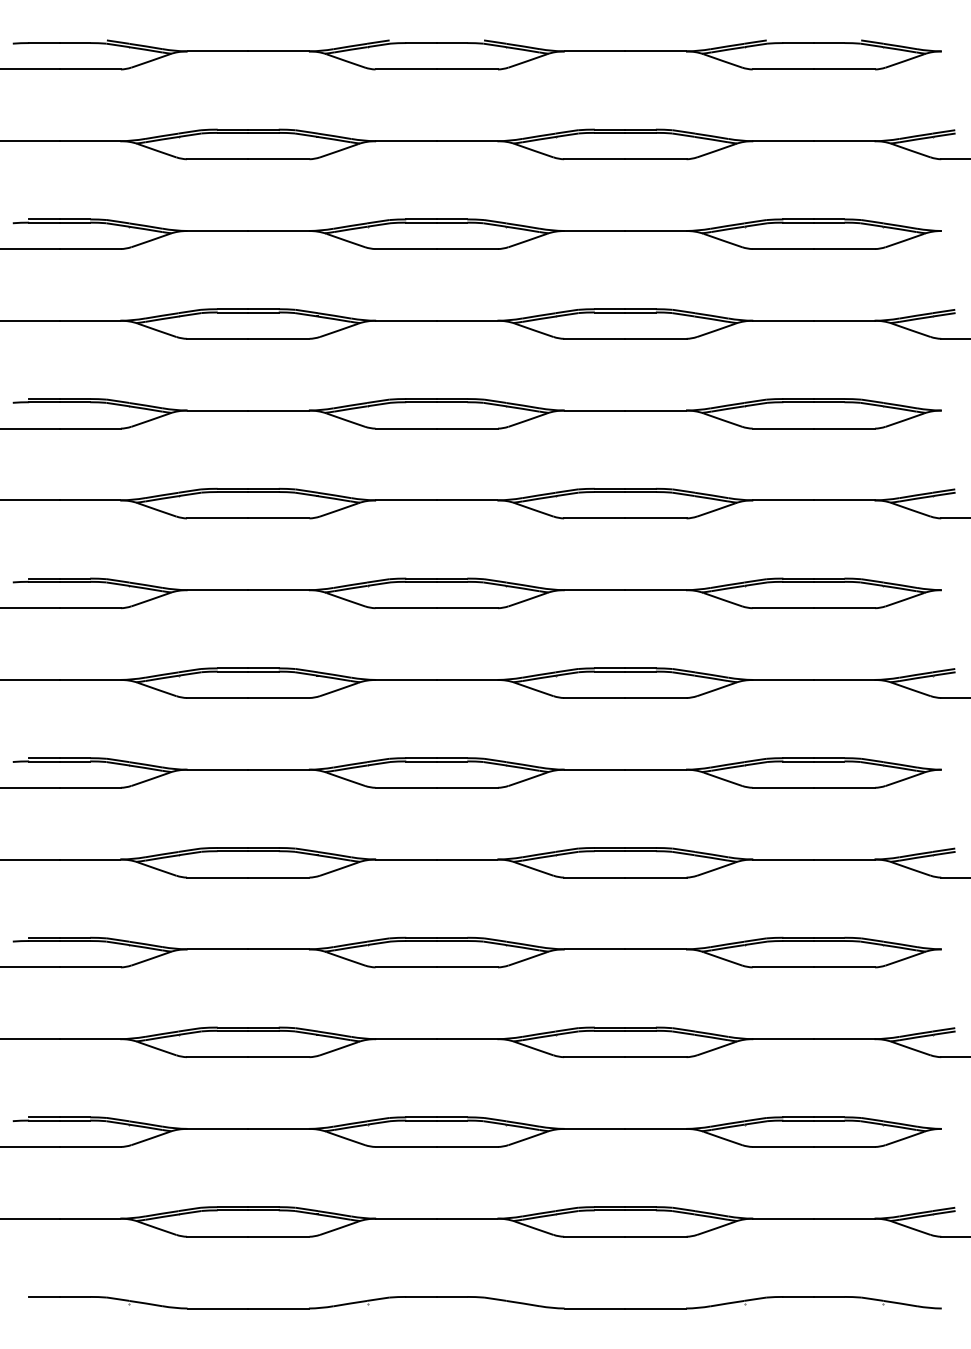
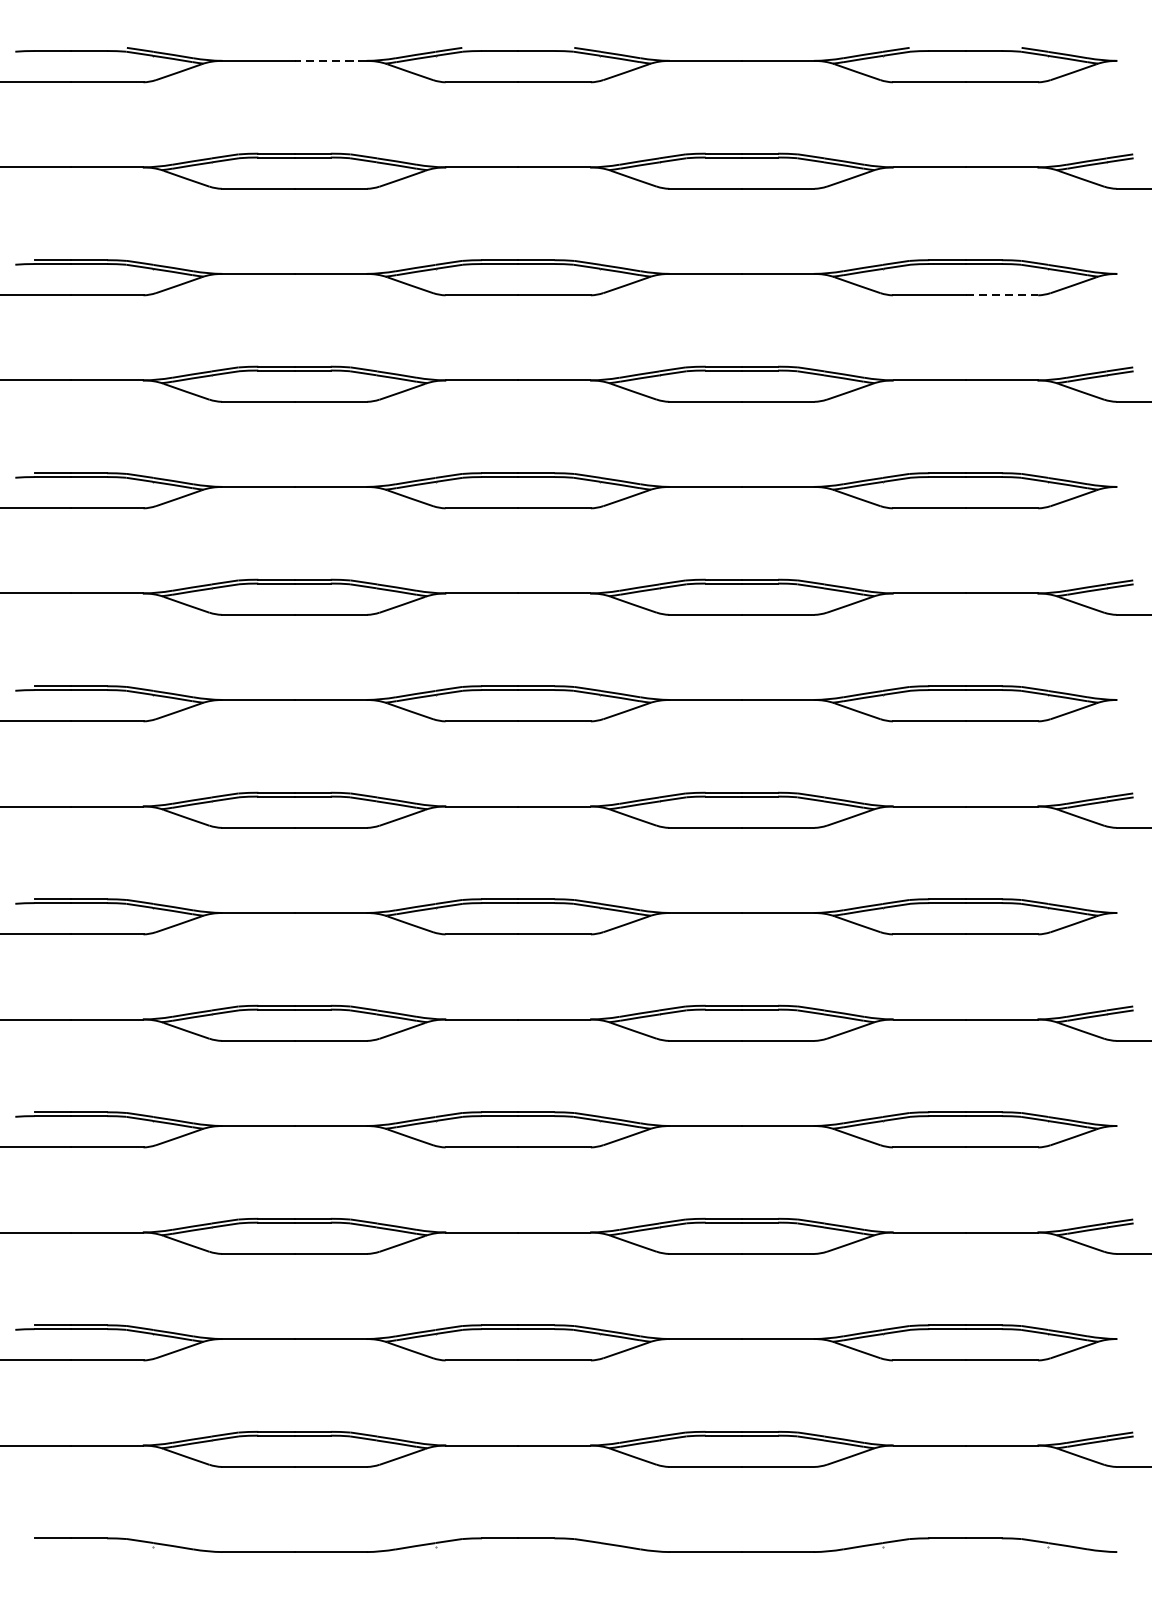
line: (278, 51) -> (330, 60), solid -> dashed
line: (844, 249) -> (1001, 295), solid -> dashed

